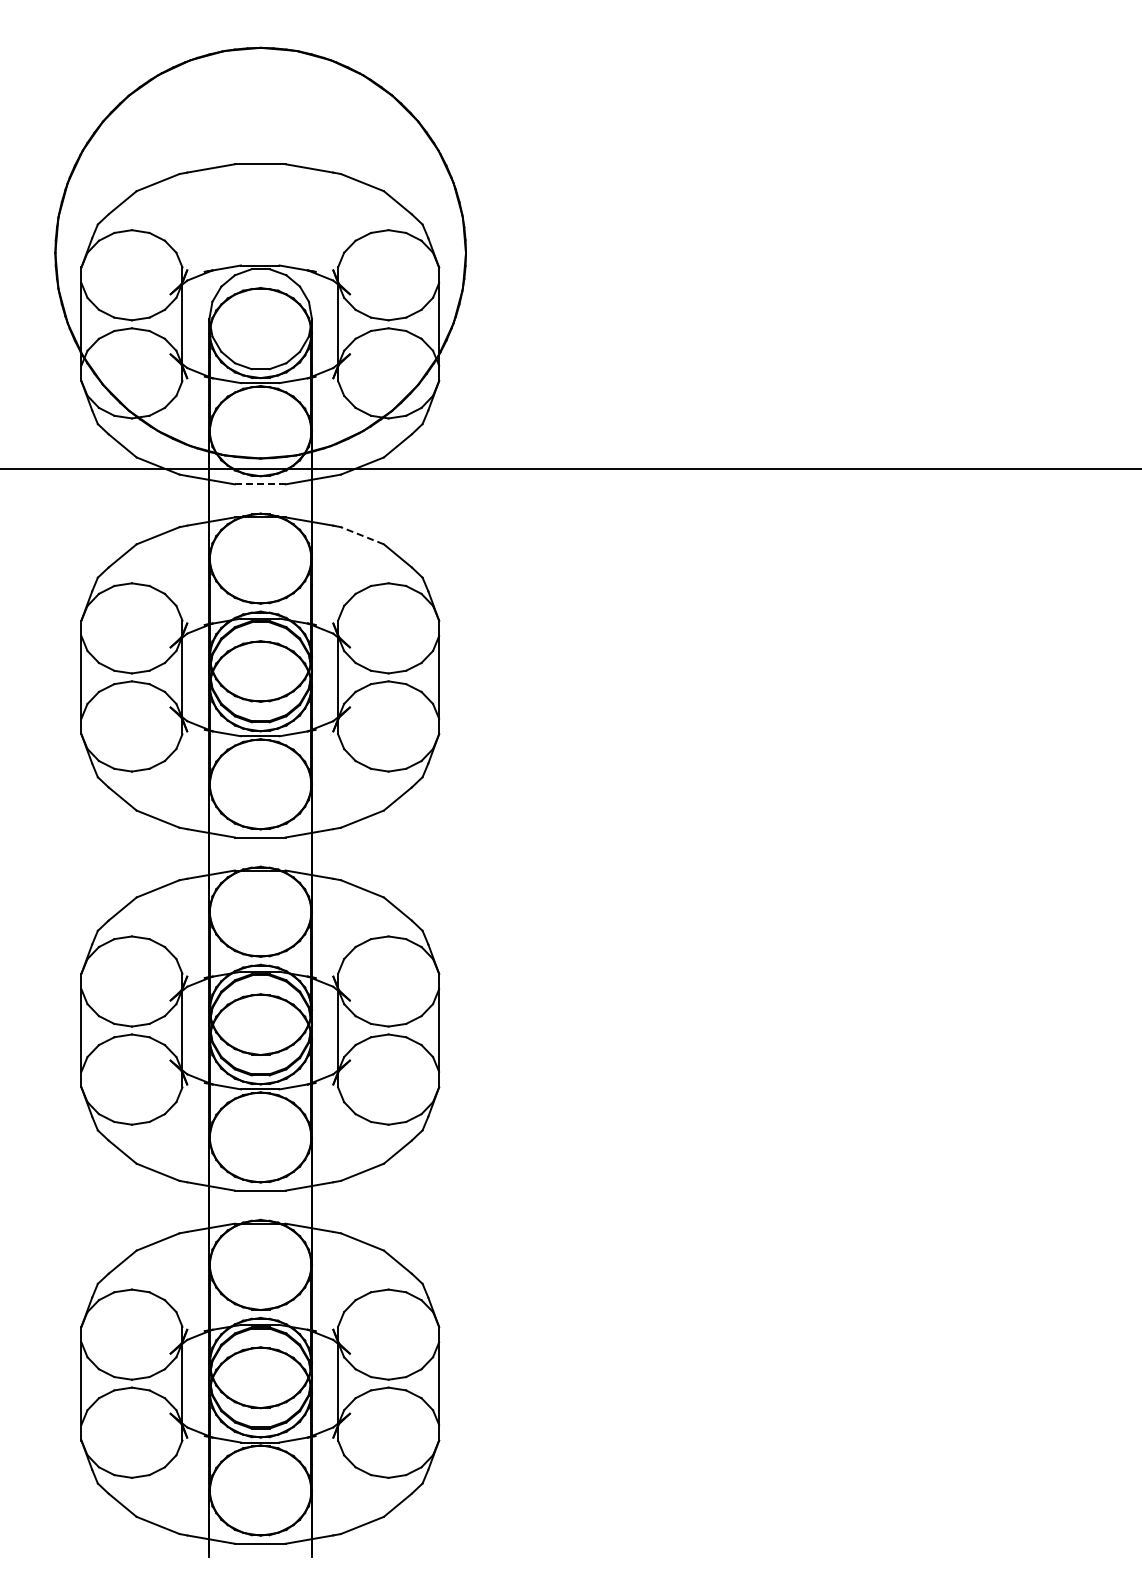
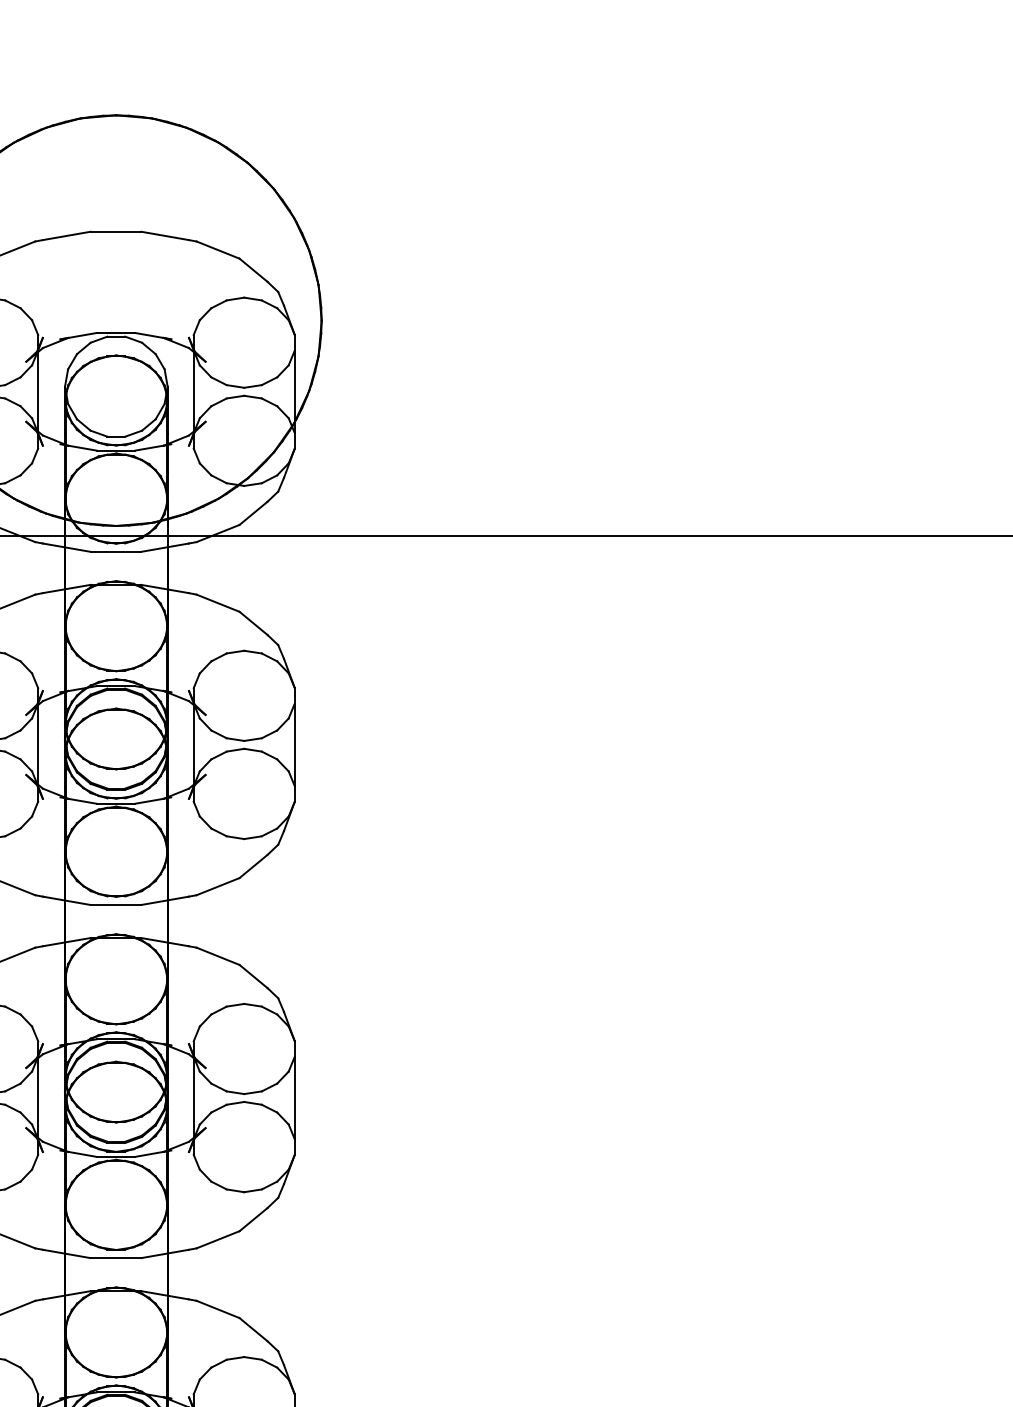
line: (259, 484) -> (115, 551), dashed -> solid
line: (361, 535) -> (217, 602), dashed -> solid

